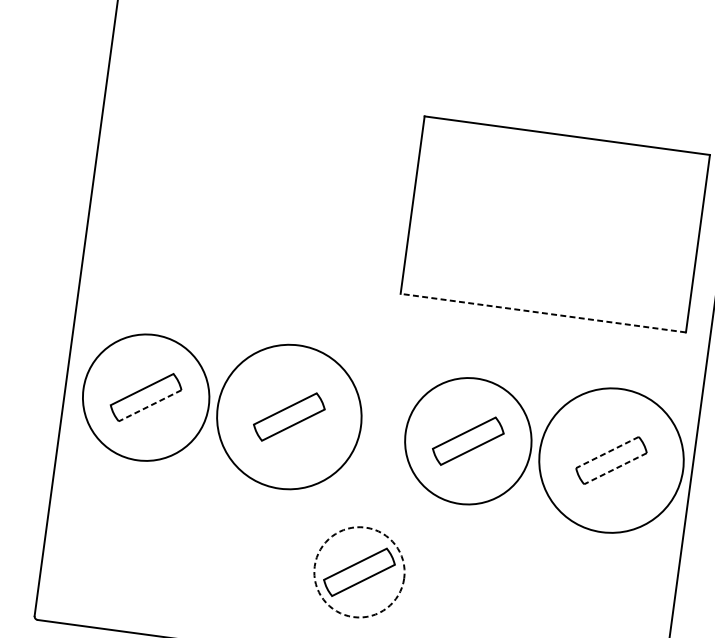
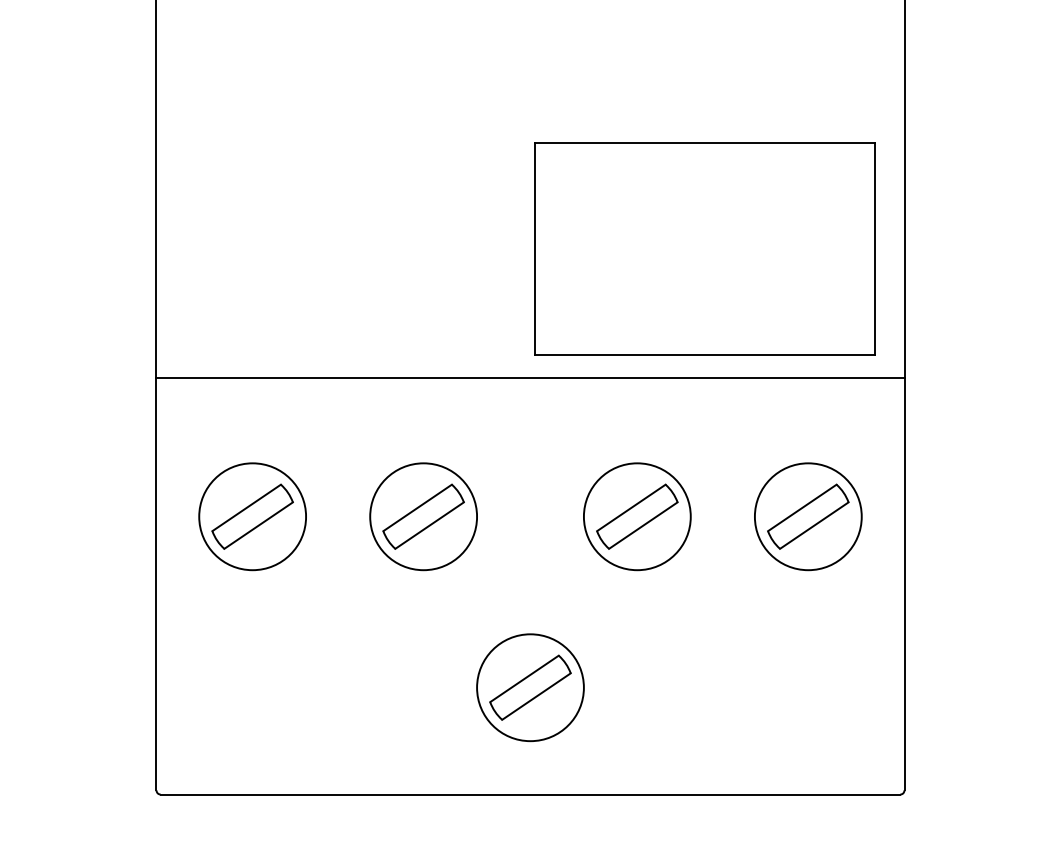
line: (394, 312) -> (530, 377), added
line: (542, 312) -> (704, 354), dashed -> solid
circle: (146, 397) -> (252, 516), size x0.71
line: (150, 405) -> (258, 525), dashed -> solid
circle: (289, 416) -> (423, 516), size x0.62
circle: (467, 440) -> (636, 516), size x0.71
line: (606, 452) -> (801, 508), dashed -> solid
circle: (610, 460) -> (807, 516), size x0.62
line: (614, 468) -> (813, 525), dashed -> solid
circle: (359, 572) -> (530, 687), dashed -> solid

